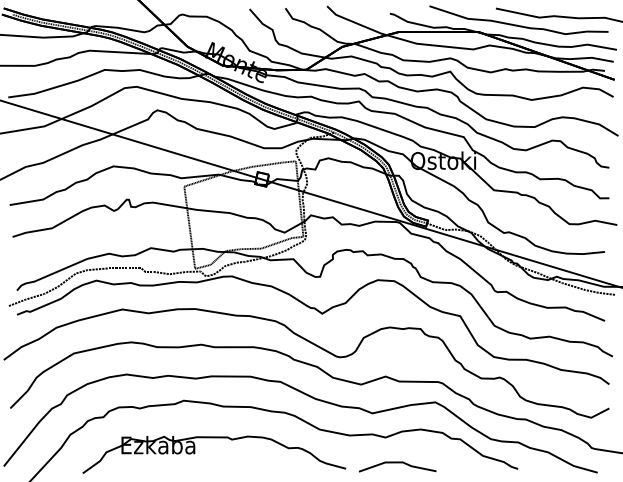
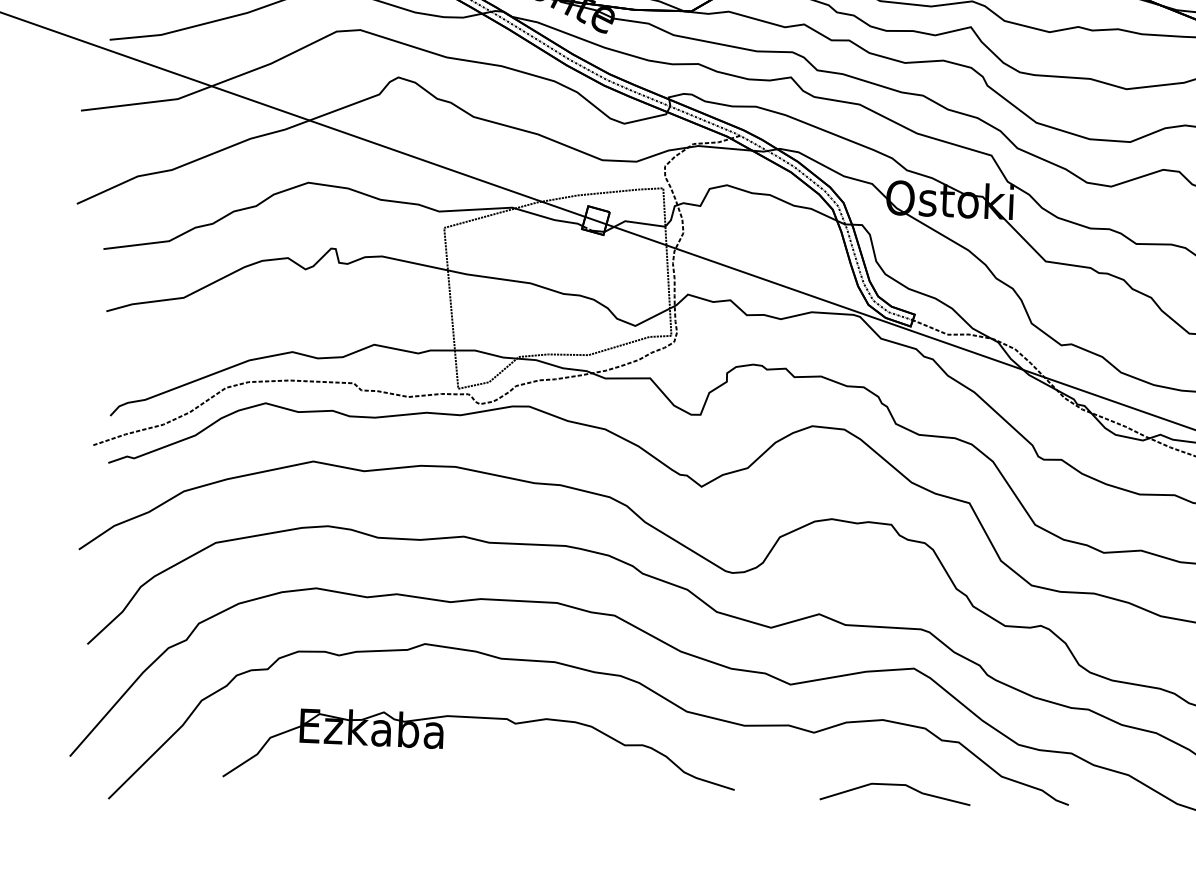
line: (397, 463) -> (895, 786), moved

